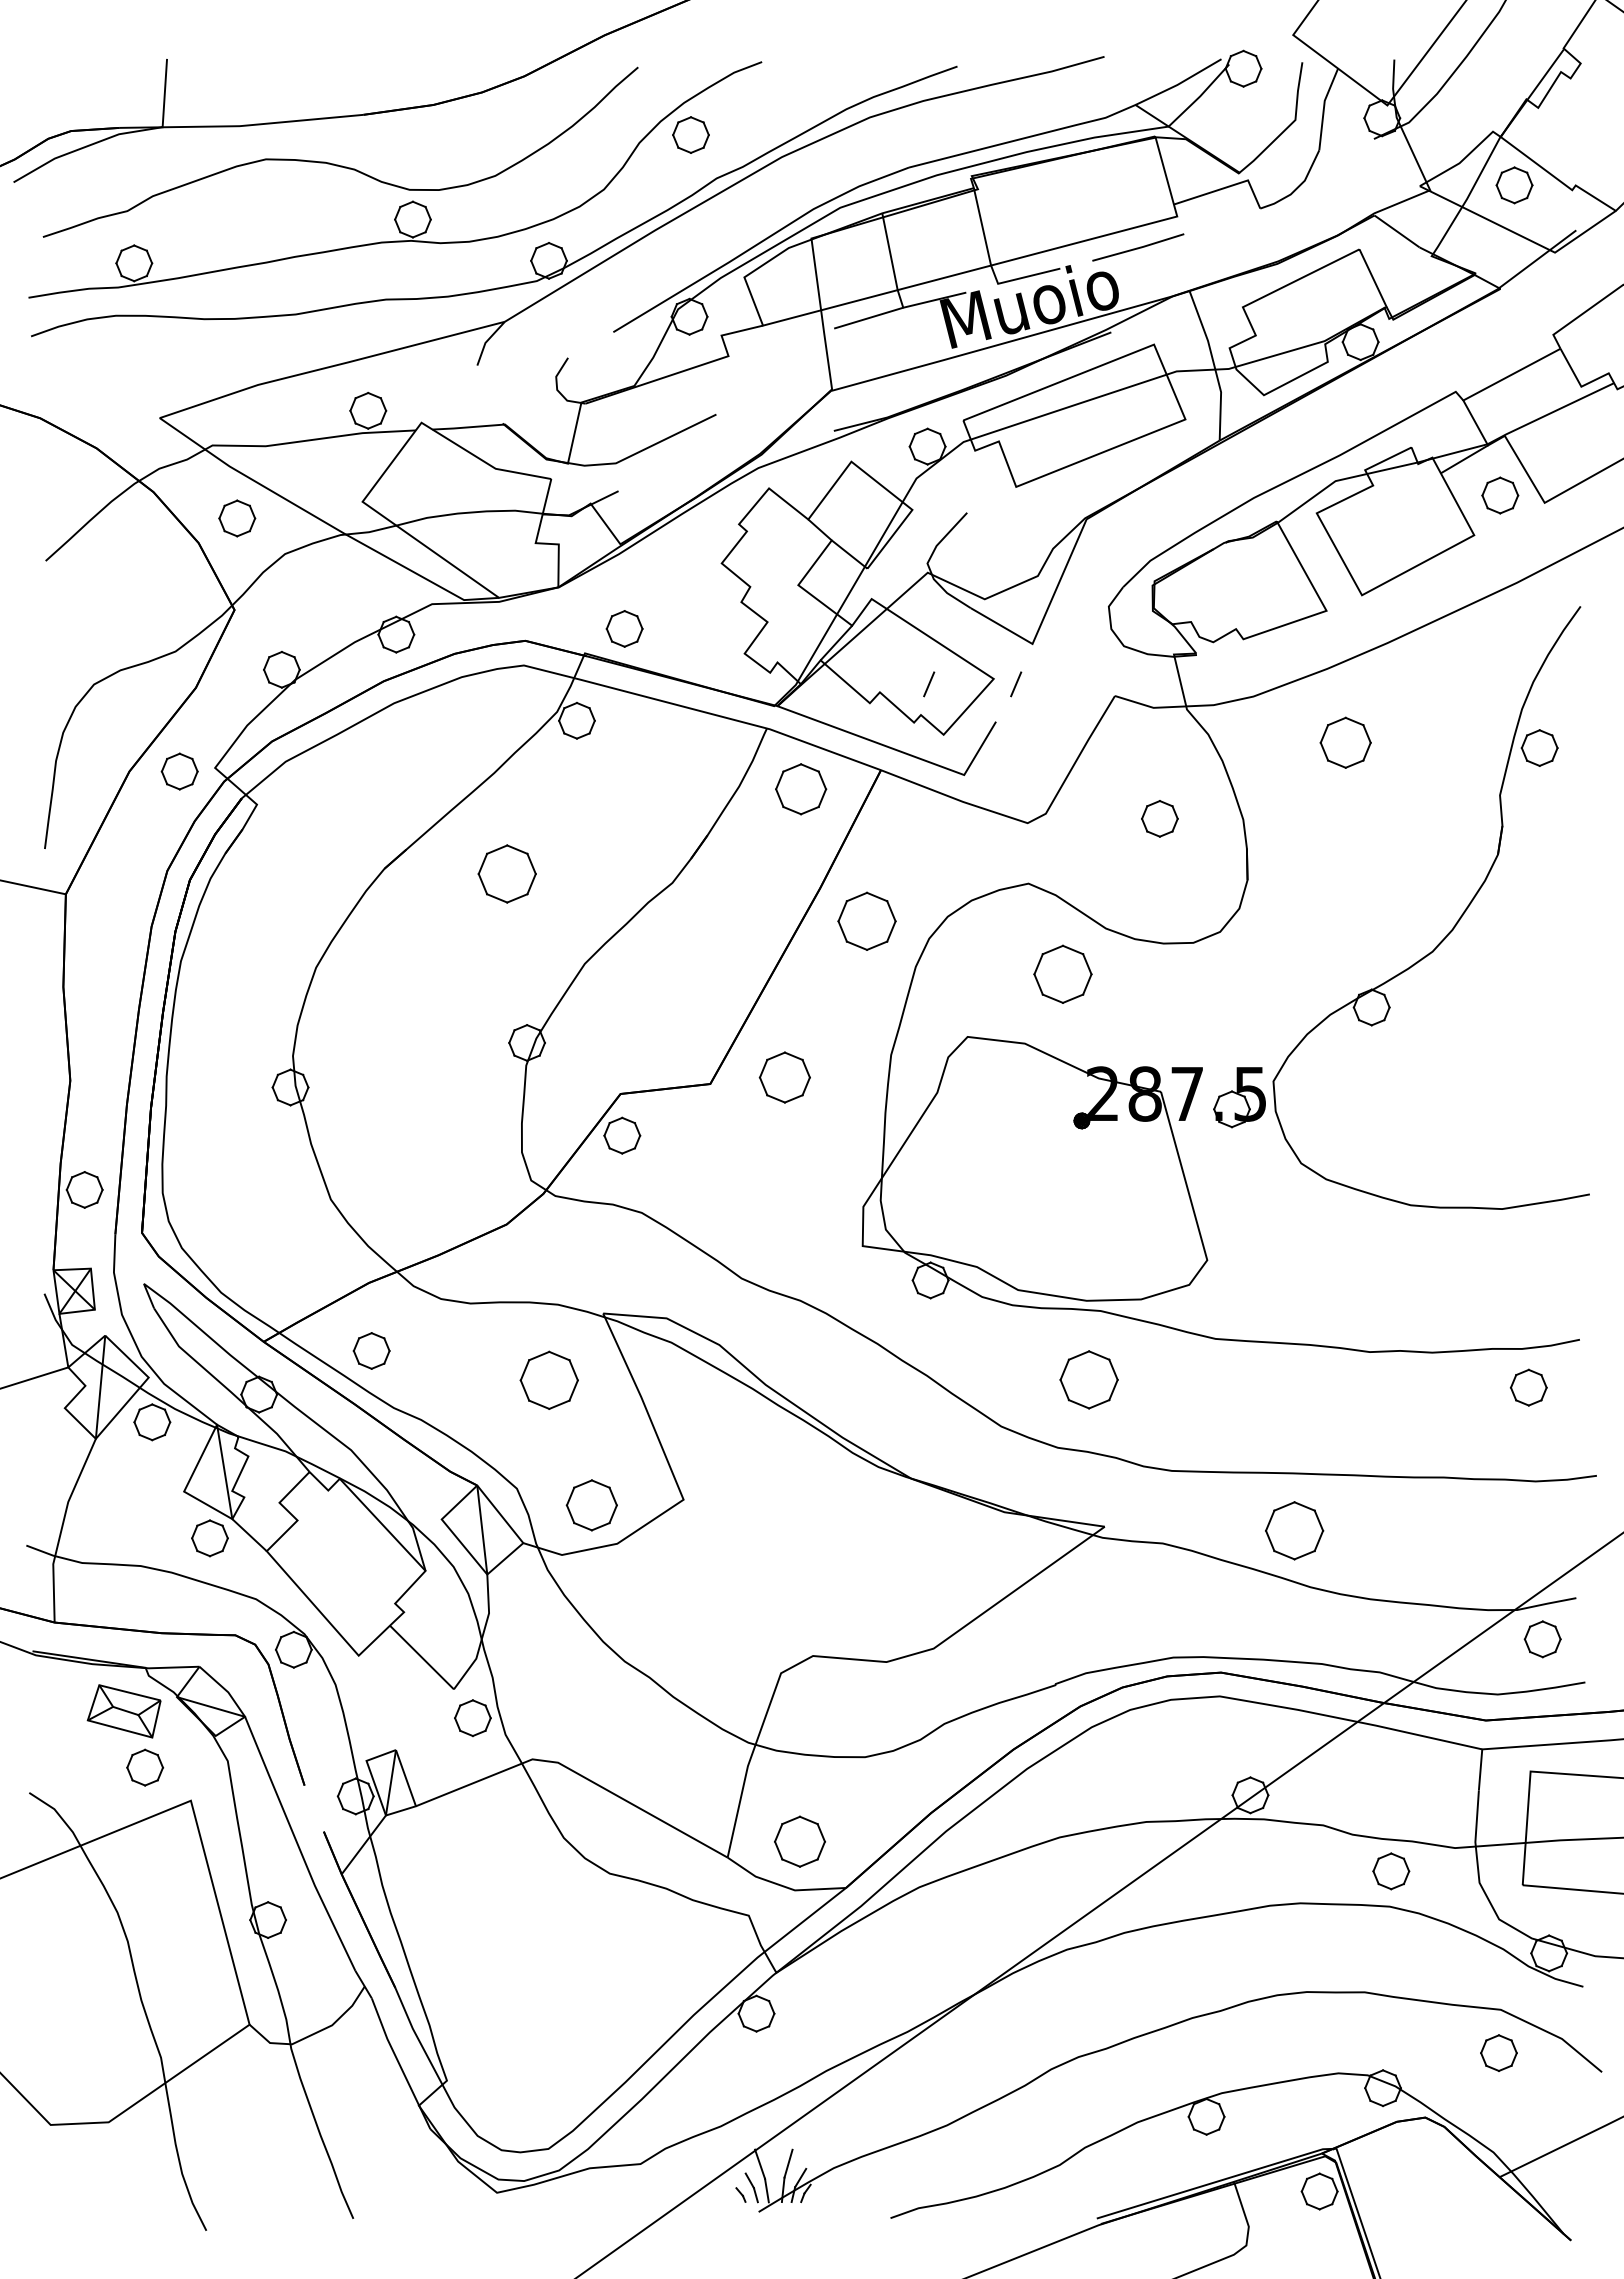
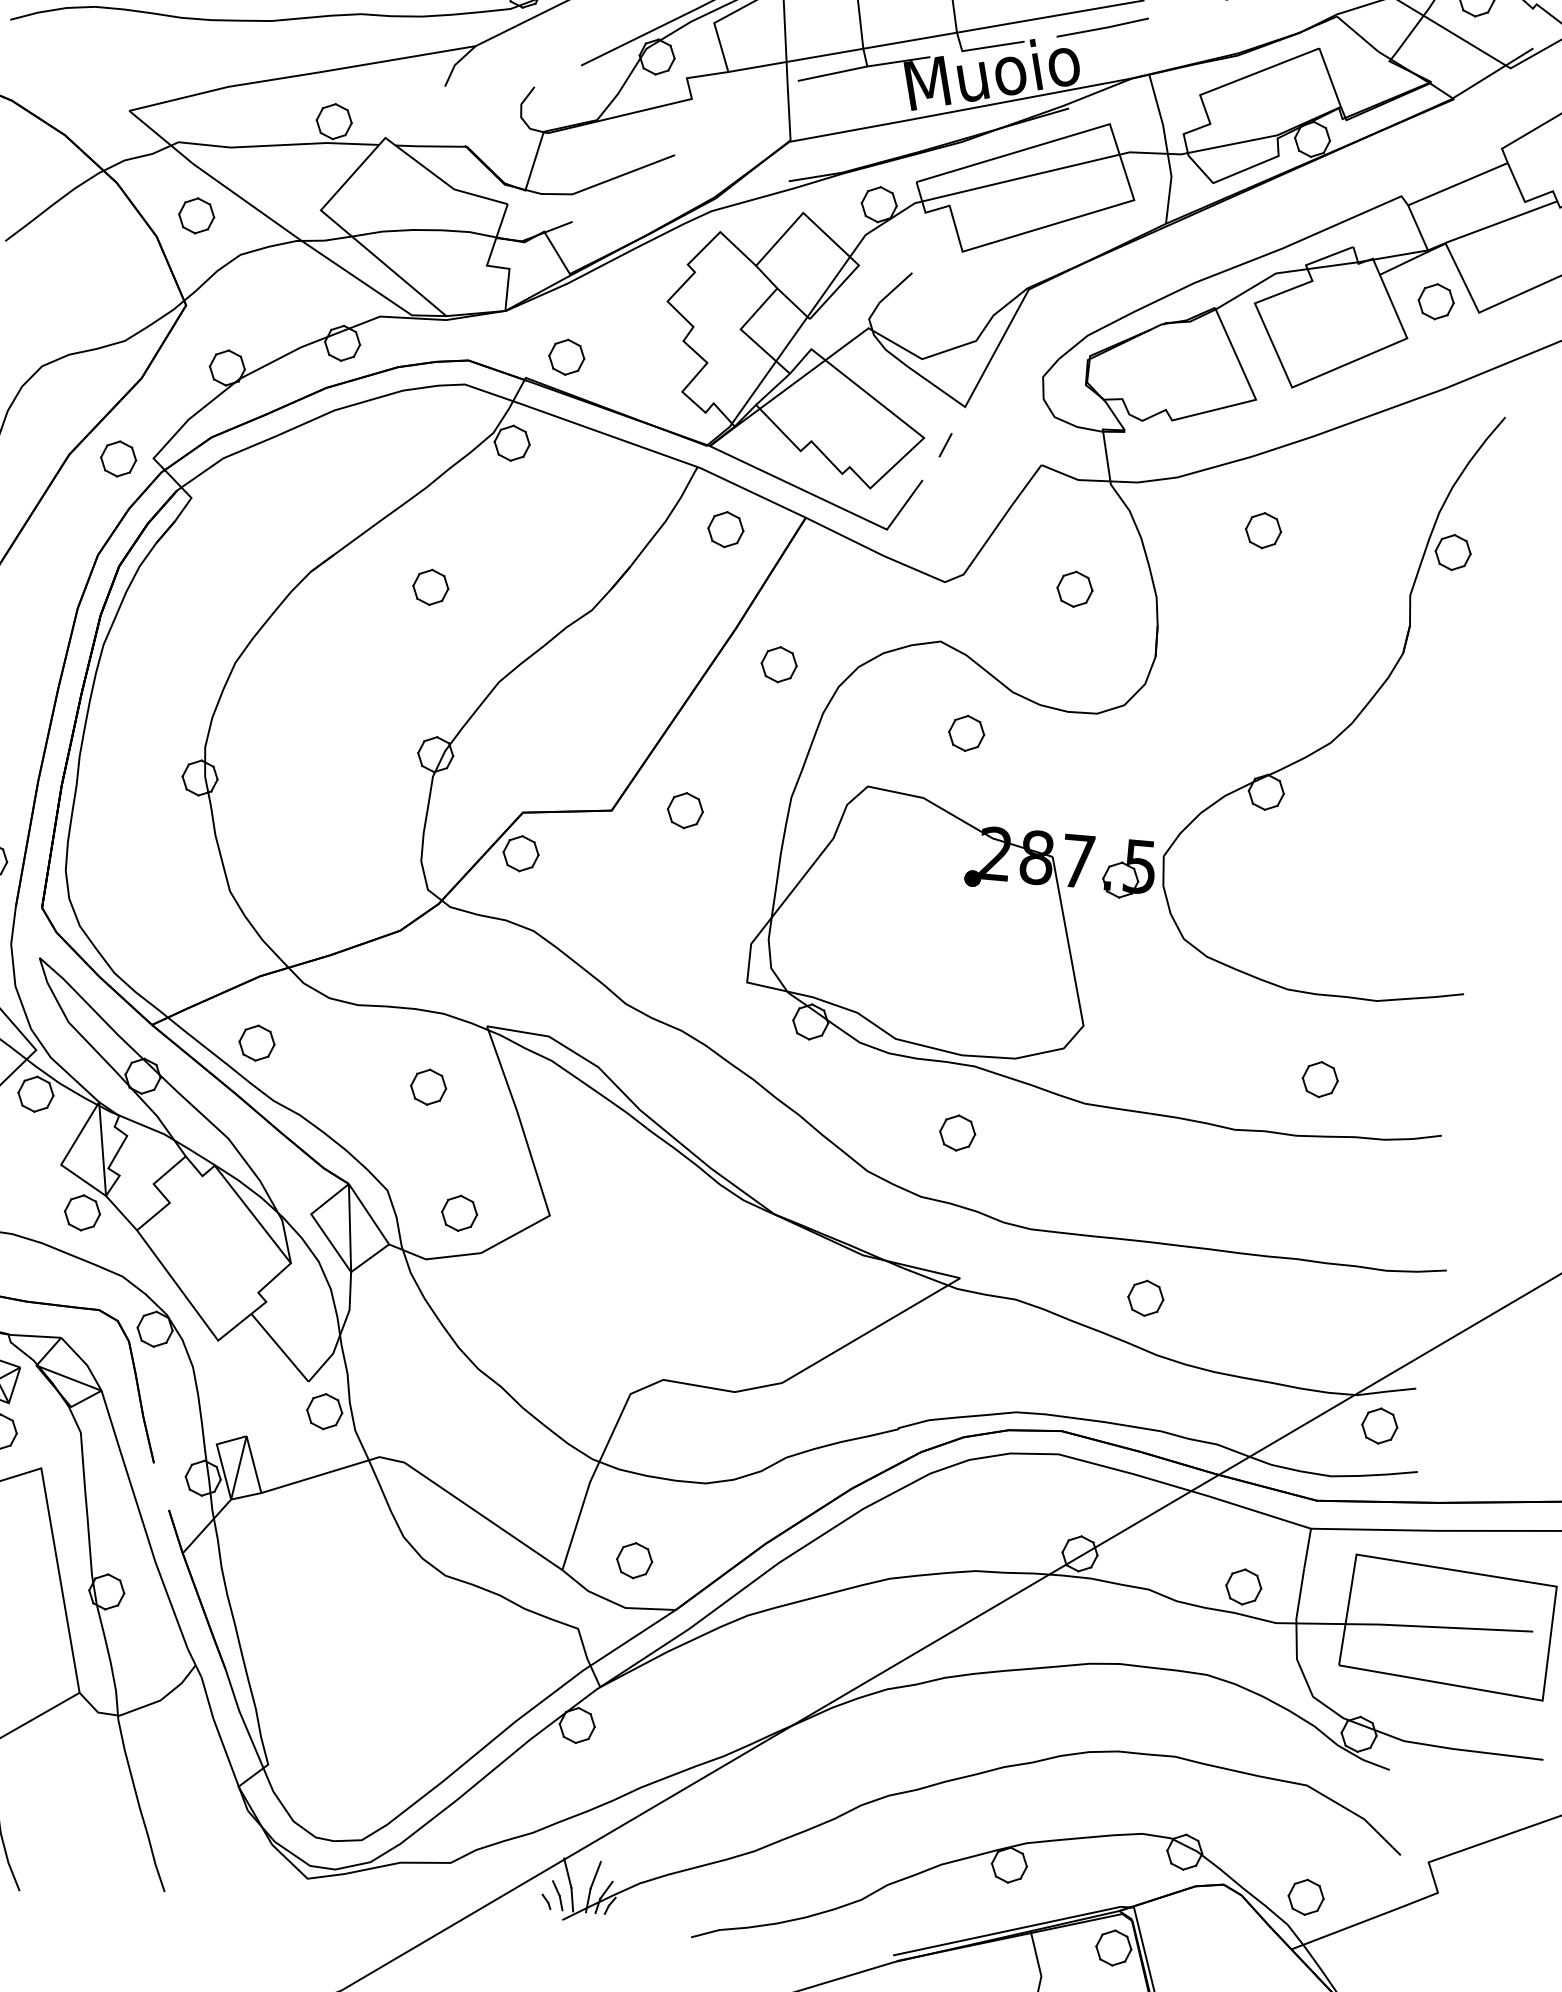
line: (929, 684) -> (860, 437), removed
part: (1345, 742) -> (1263, 530), size x0.71
part: (800, 789) -> (725, 529), size x0.71
part: (507, 873) -> (431, 586), size x0.62
part: (866, 921) -> (778, 664), size x0.62
part: (1062, 974) -> (966, 733), size x0.62
part: (784, 1077) -> (684, 810), size x0.71
part: (1089, 1379) -> (957, 1132), size x0.62
part: (549, 1380) -> (428, 1087), size x0.62
part: (1528, 1387) -> (1319, 1079), moved
part: (591, 1505) -> (459, 1213), size x0.71
part: (1294, 1530) -> (1145, 1298), size x0.62
part: (799, 1841) -> (634, 1560), size x0.71
part: (1391, 1871) -> (1243, 1587), moved
part: (1498, 2052) -> (1305, 1896), moved

